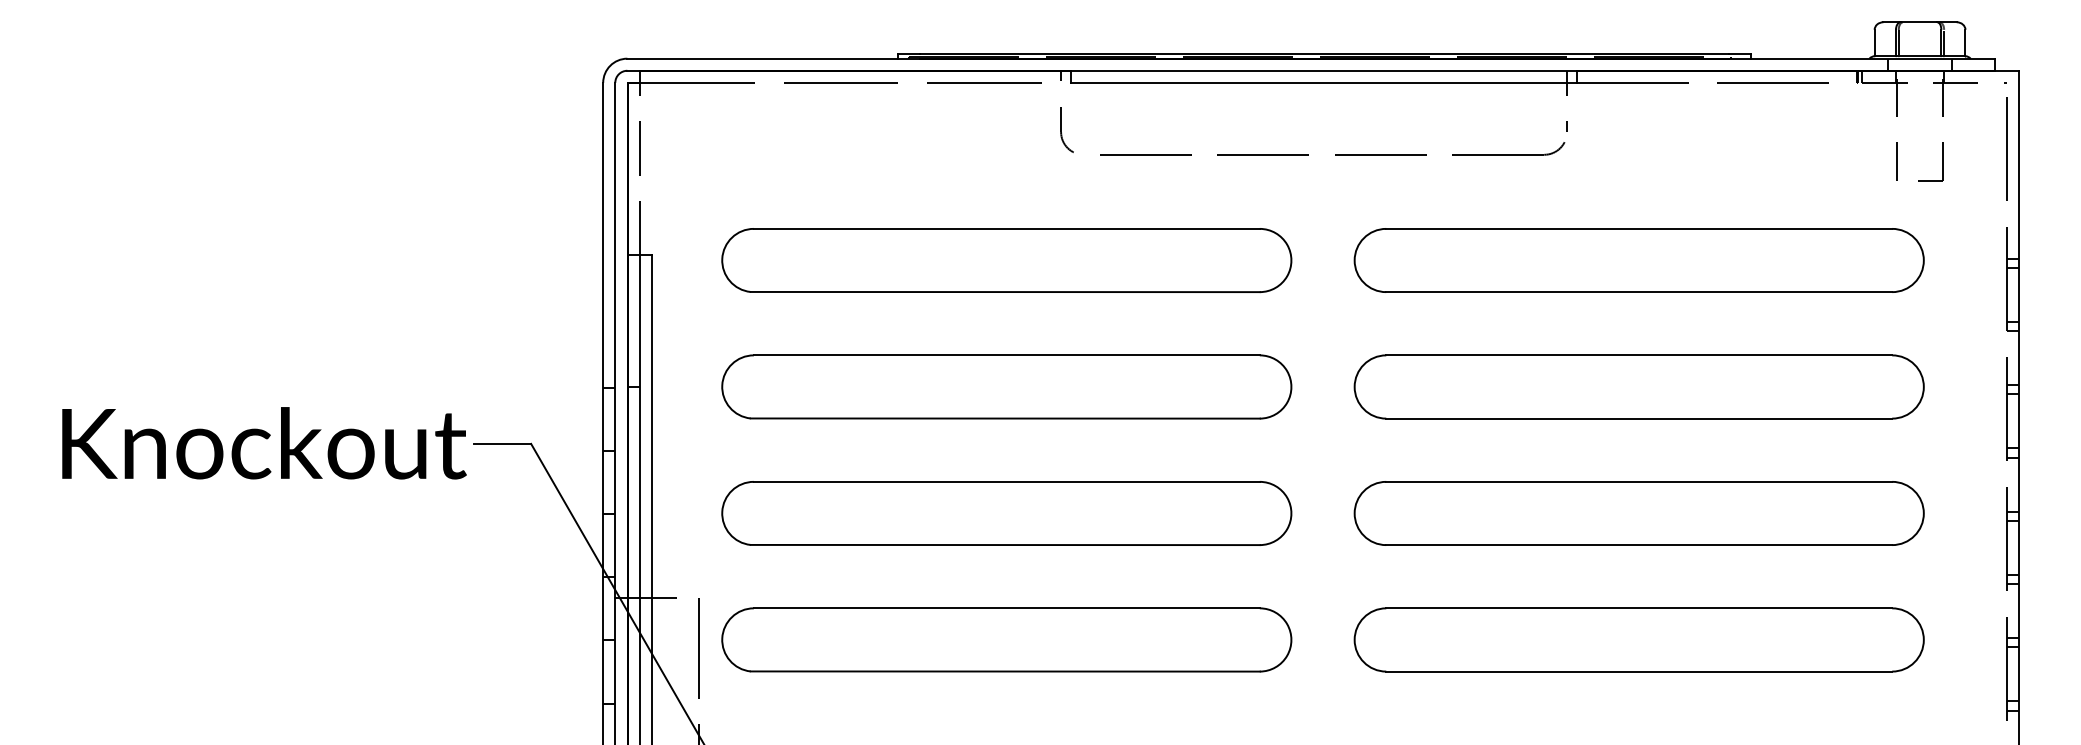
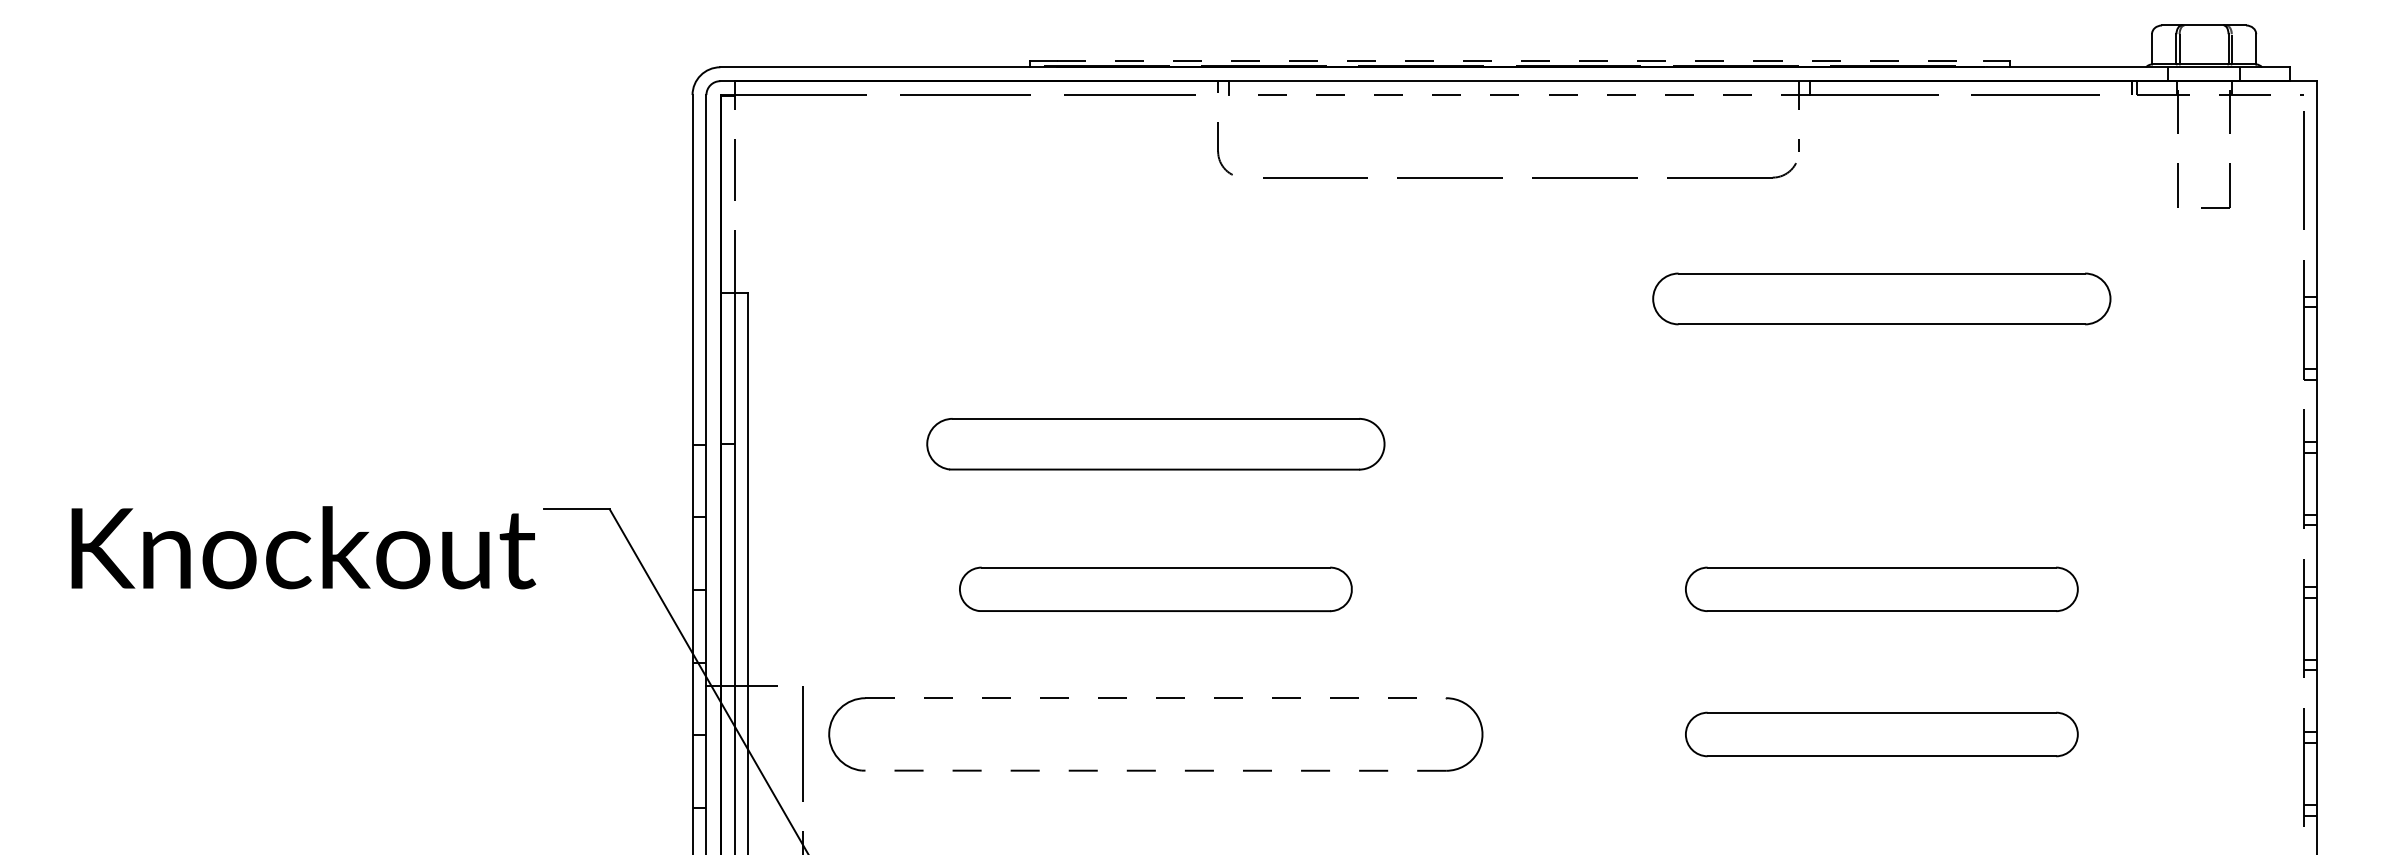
line: (1324, 53) -> (1520, 61), solid -> dashed
line: (1322, 83) -> (1518, 95), solid -> dashed
part: (1006, 260) -> (1155, 298), removed
part: (1639, 260) -> (1881, 298), size x0.7
part: (1006, 387) -> (1155, 444), size x0.7
part: (1639, 387) -> (1881, 444), removed
text: (264, 443) -> (303, 547), moved
part: (1006, 513) -> (1155, 589), size x0.6
part: (1639, 513) -> (1881, 589), size x0.6
line: (1007, 608) -> (1156, 698), solid -> dashed
part: (1639, 639) -> (1881, 734), size x0.6
line: (1004, 671) -> (1153, 770), solid -> dashed

